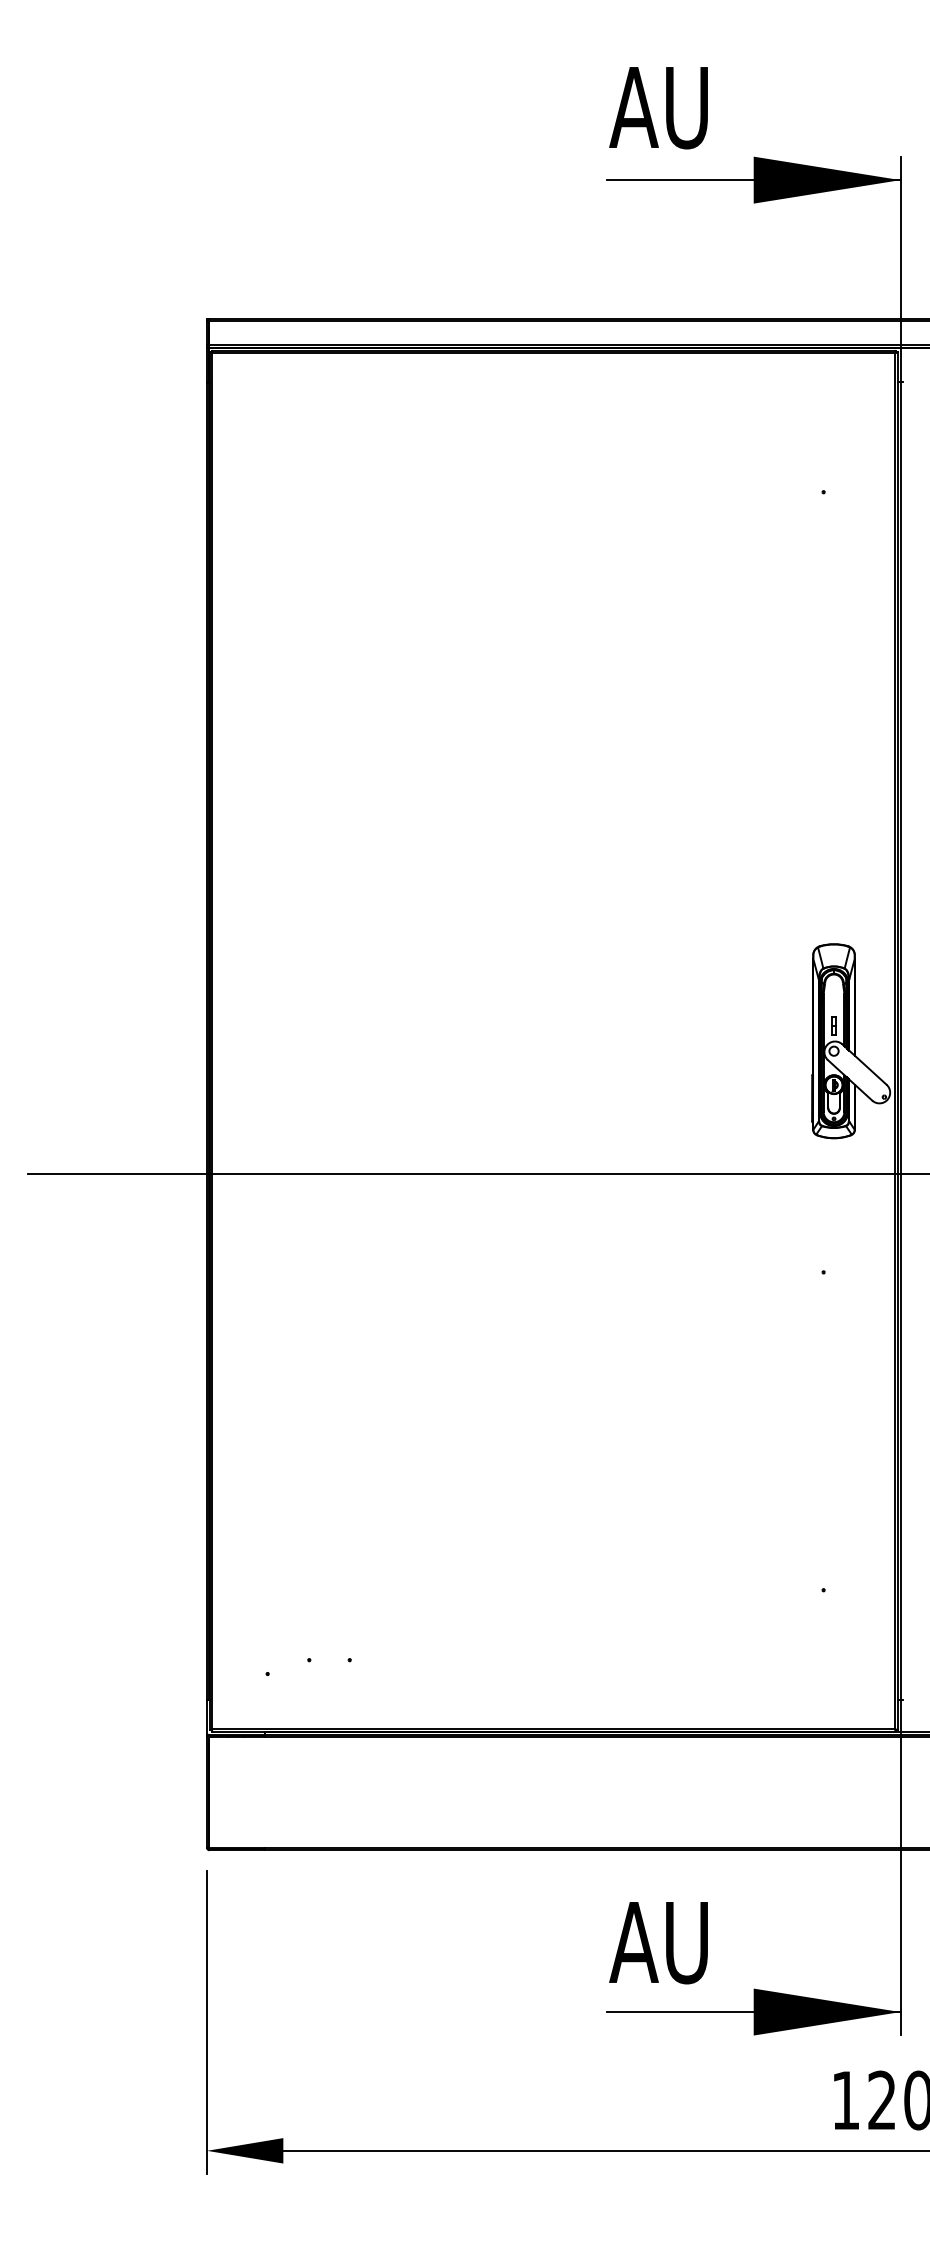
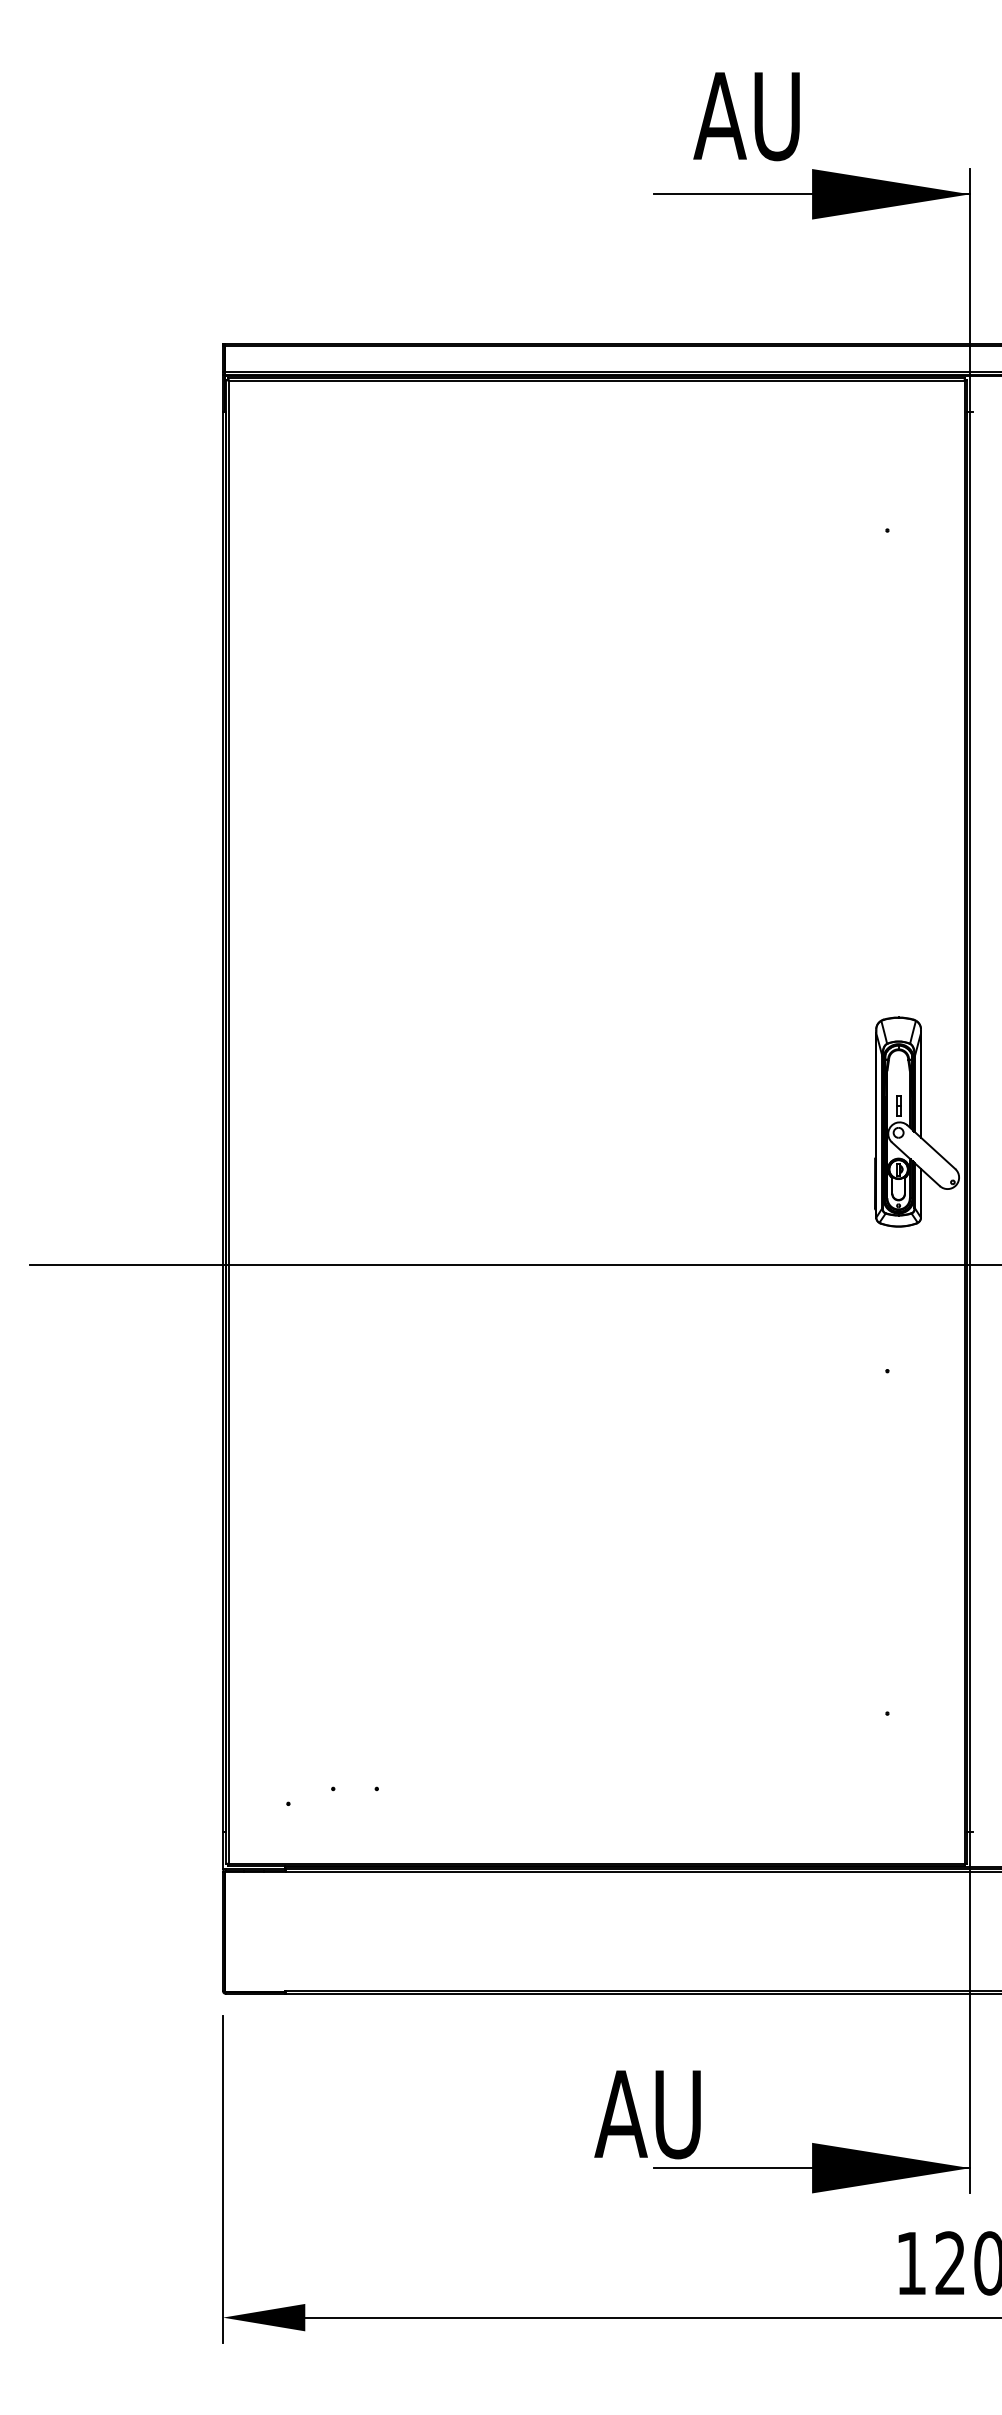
text: (658, 107) -> (746, 116), moved
text: (658, 1942) -> (647, 2114), moved

